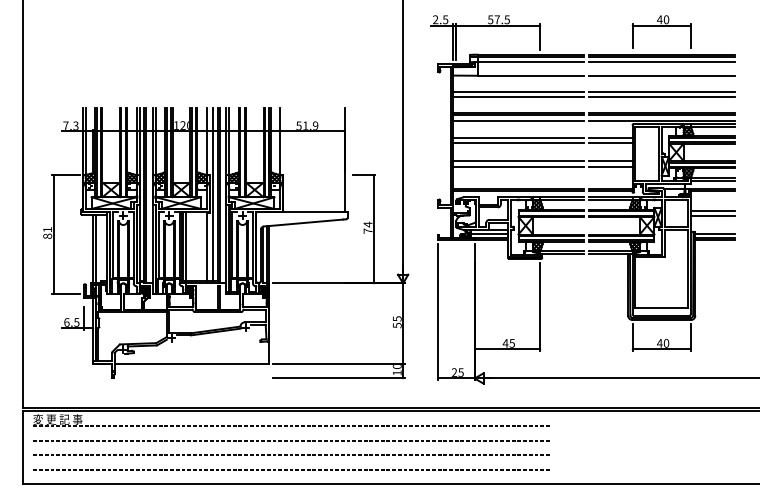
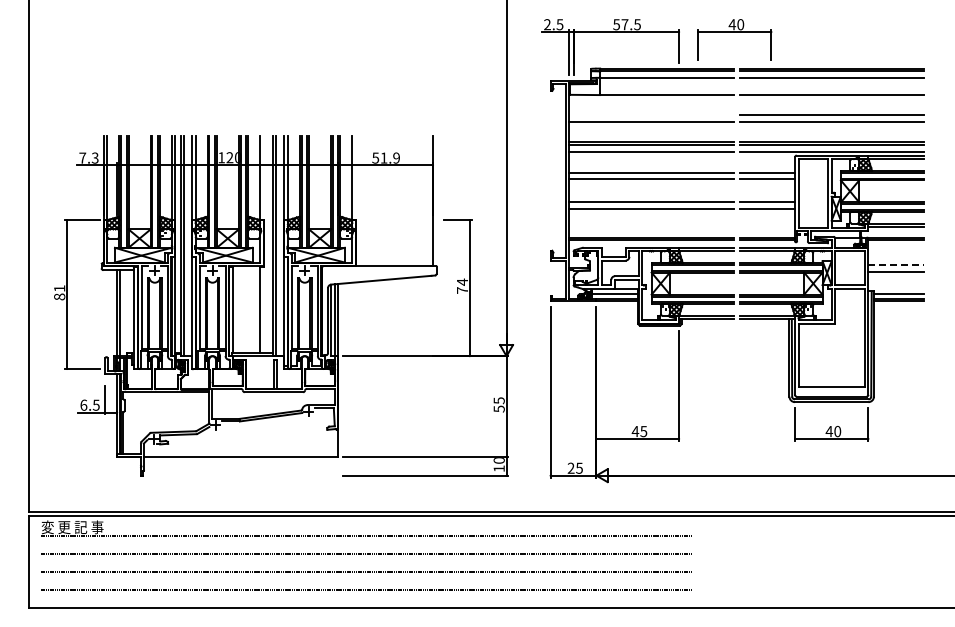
part: (661, 25) -> (734, 32), moved
line: (518, 92) -> (651, 115), removed
line: (212, 194) -> (267, 244), removed
line: (713, 211) -> (896, 265), solid -> dashed

